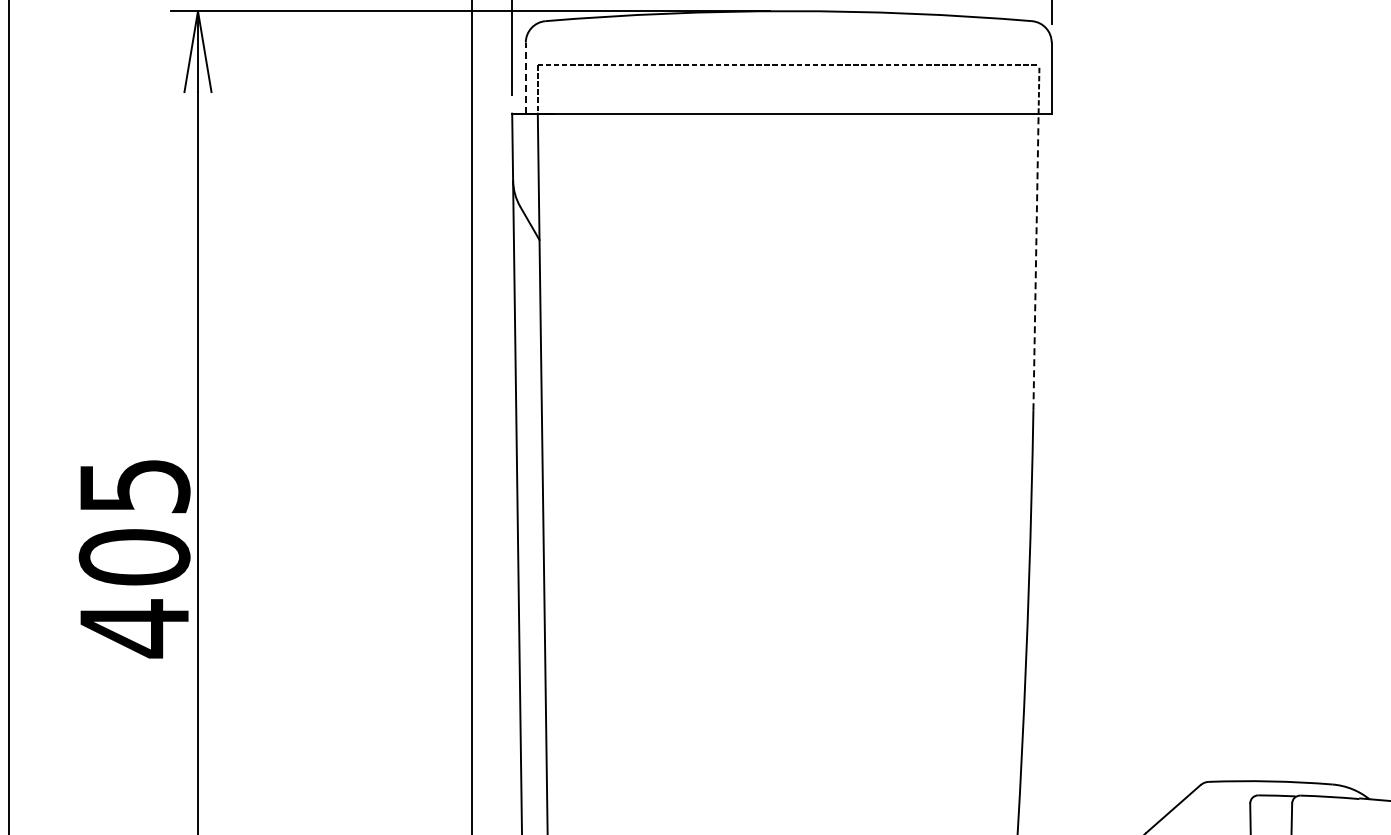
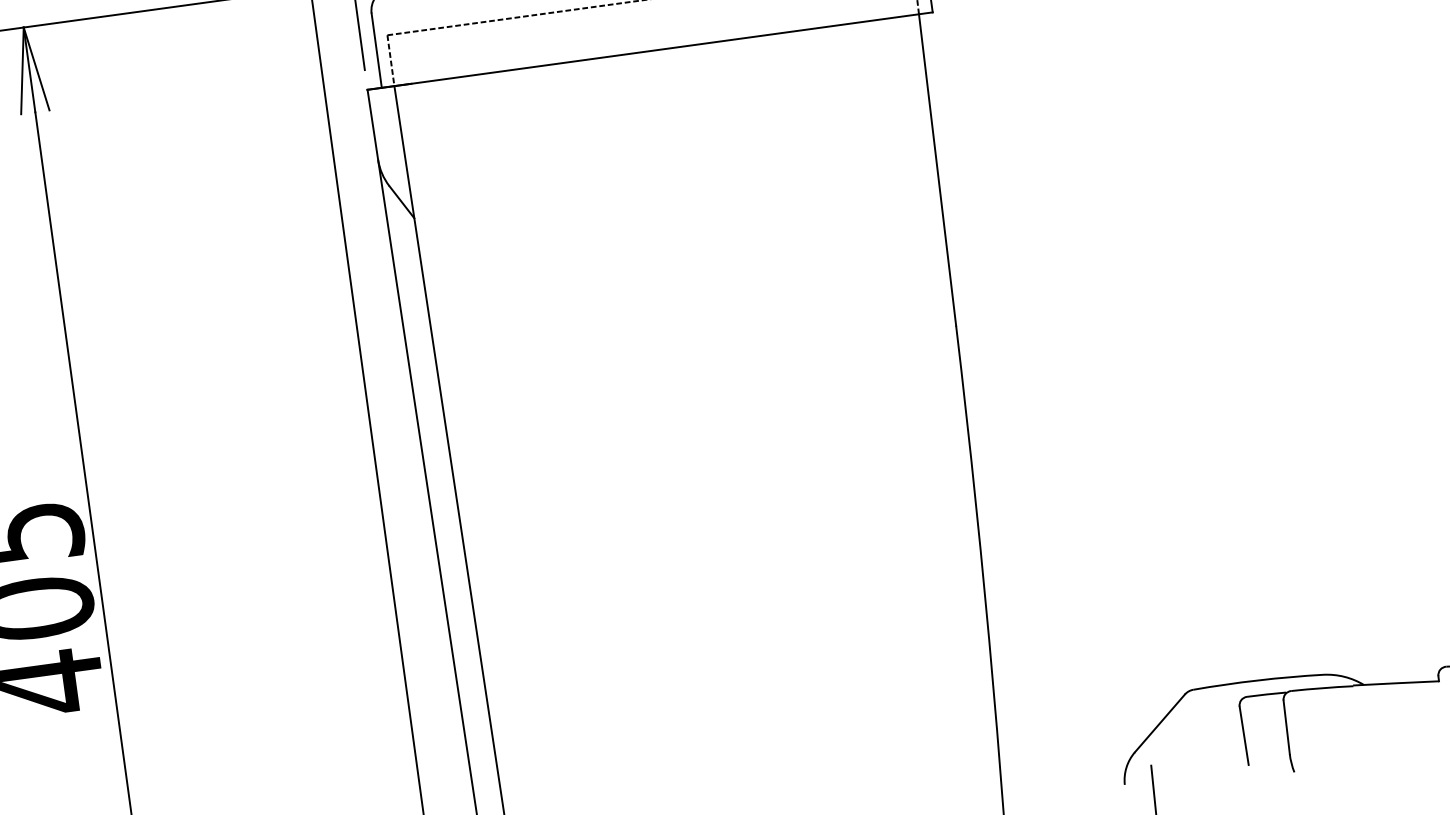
line: (525, 78) -> (376, 51), dashed -> solid
line: (1036, 261) -> (937, 169), dashed -> solid

